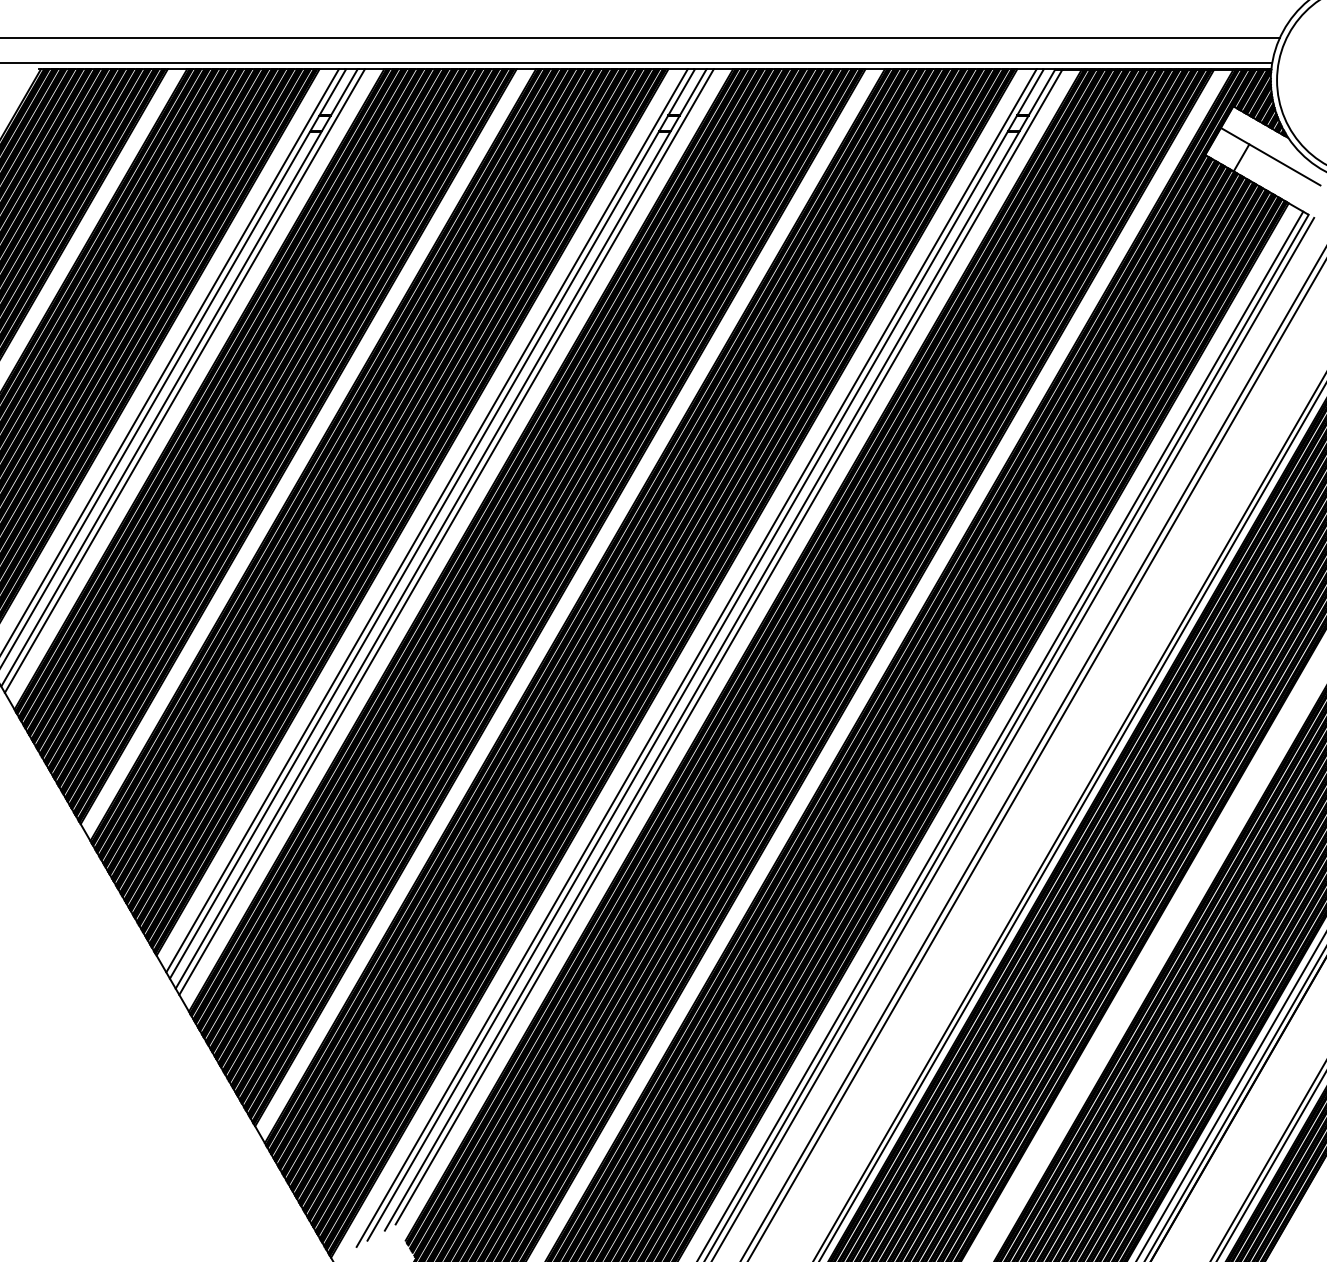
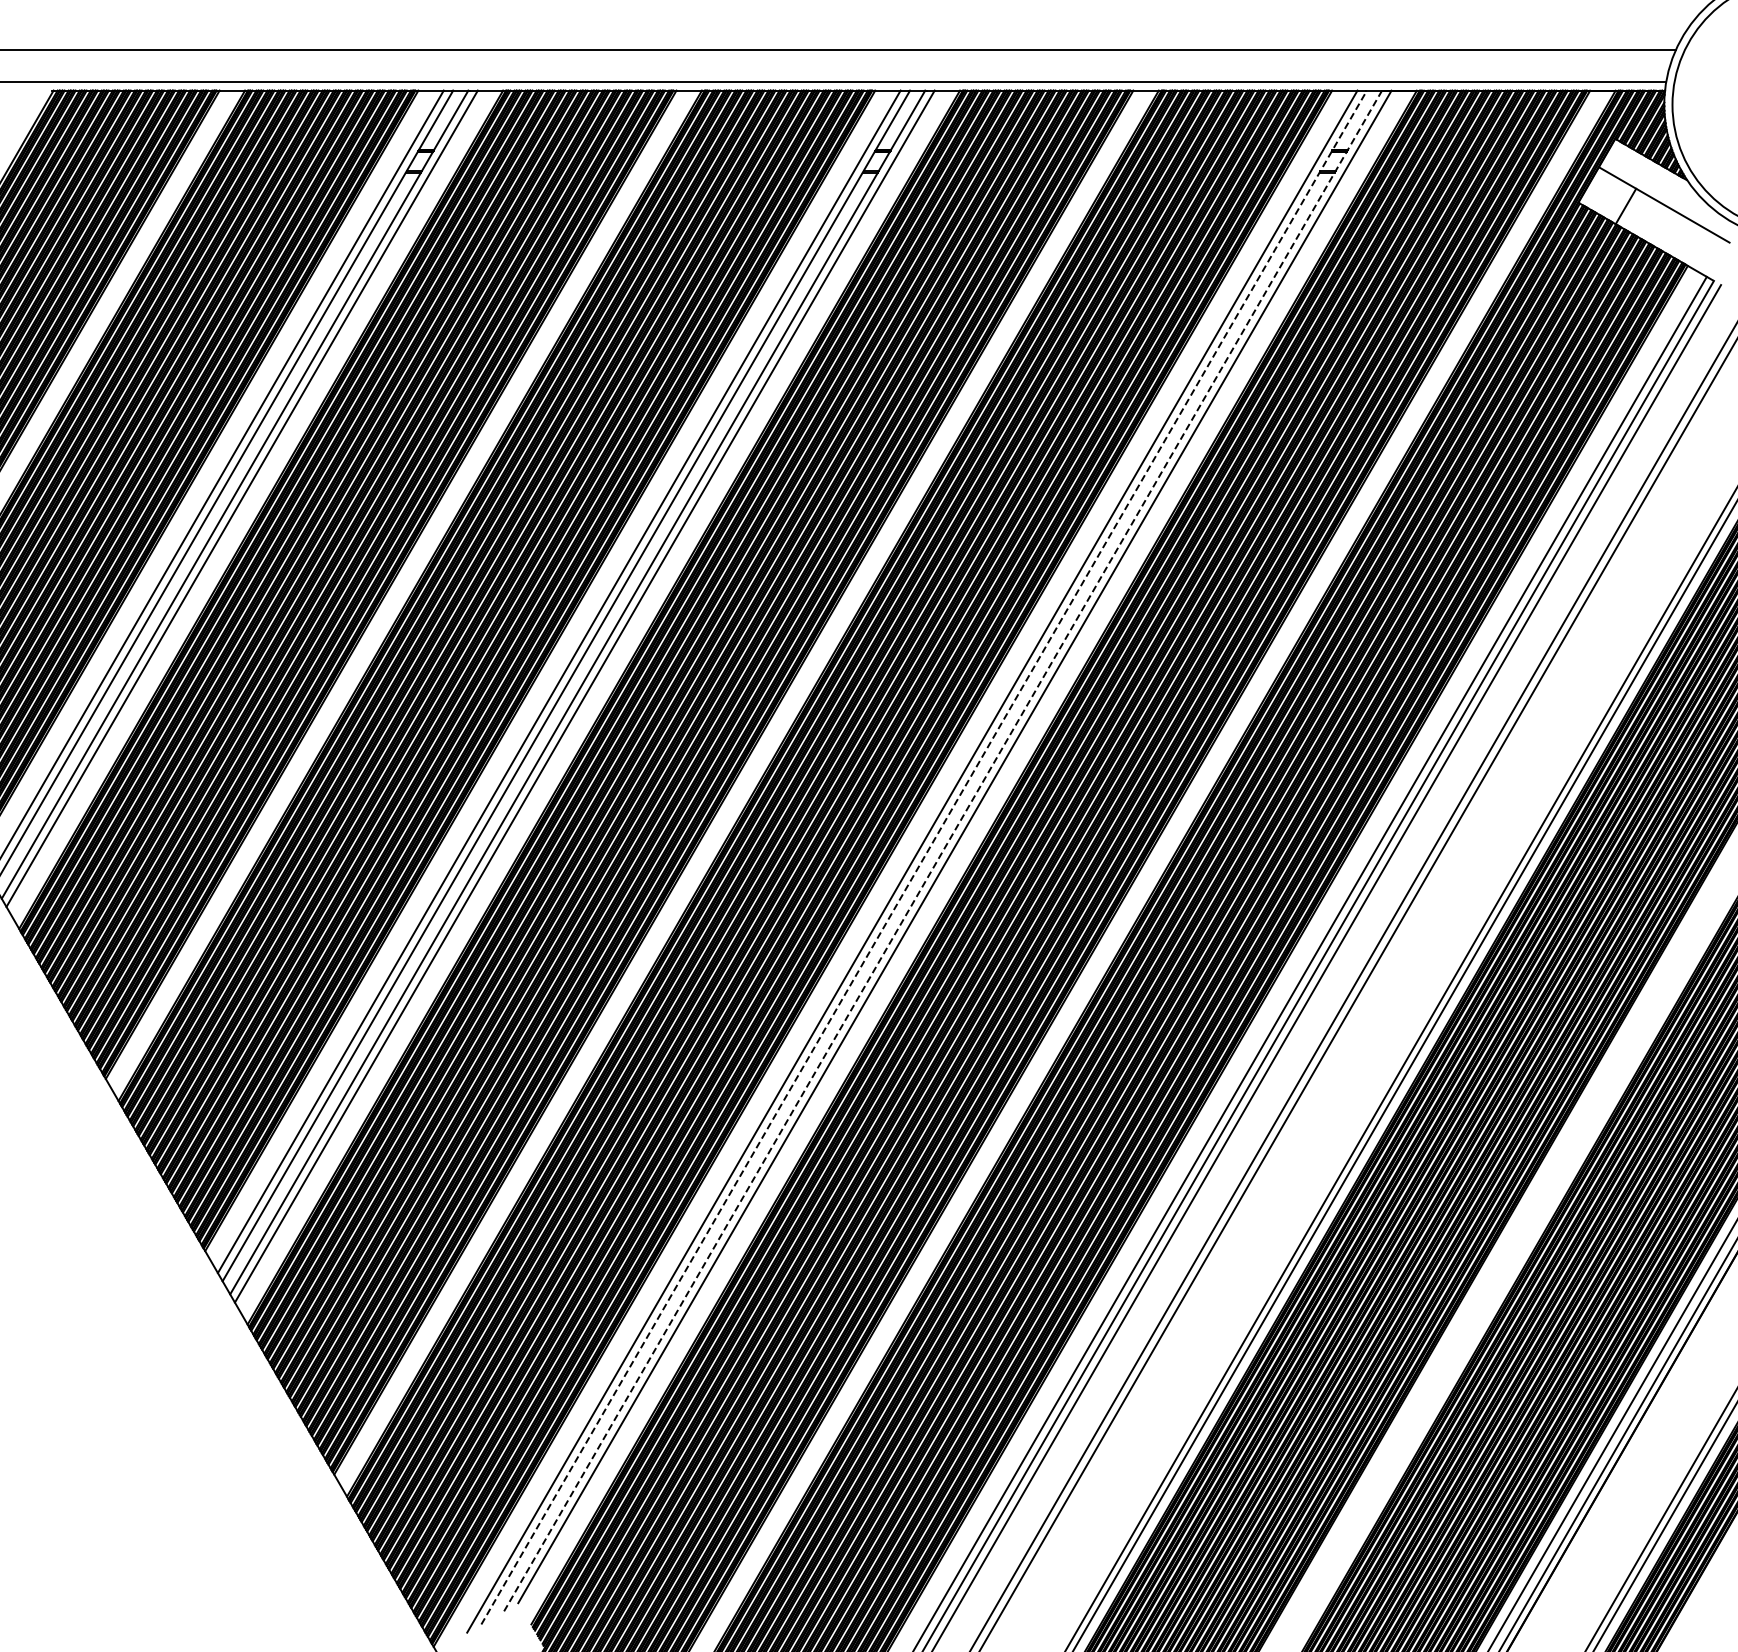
line: (720, 650) -> (943, 851), solid -> dashed
line: (705, 655) -> (924, 857), solid -> dashed

